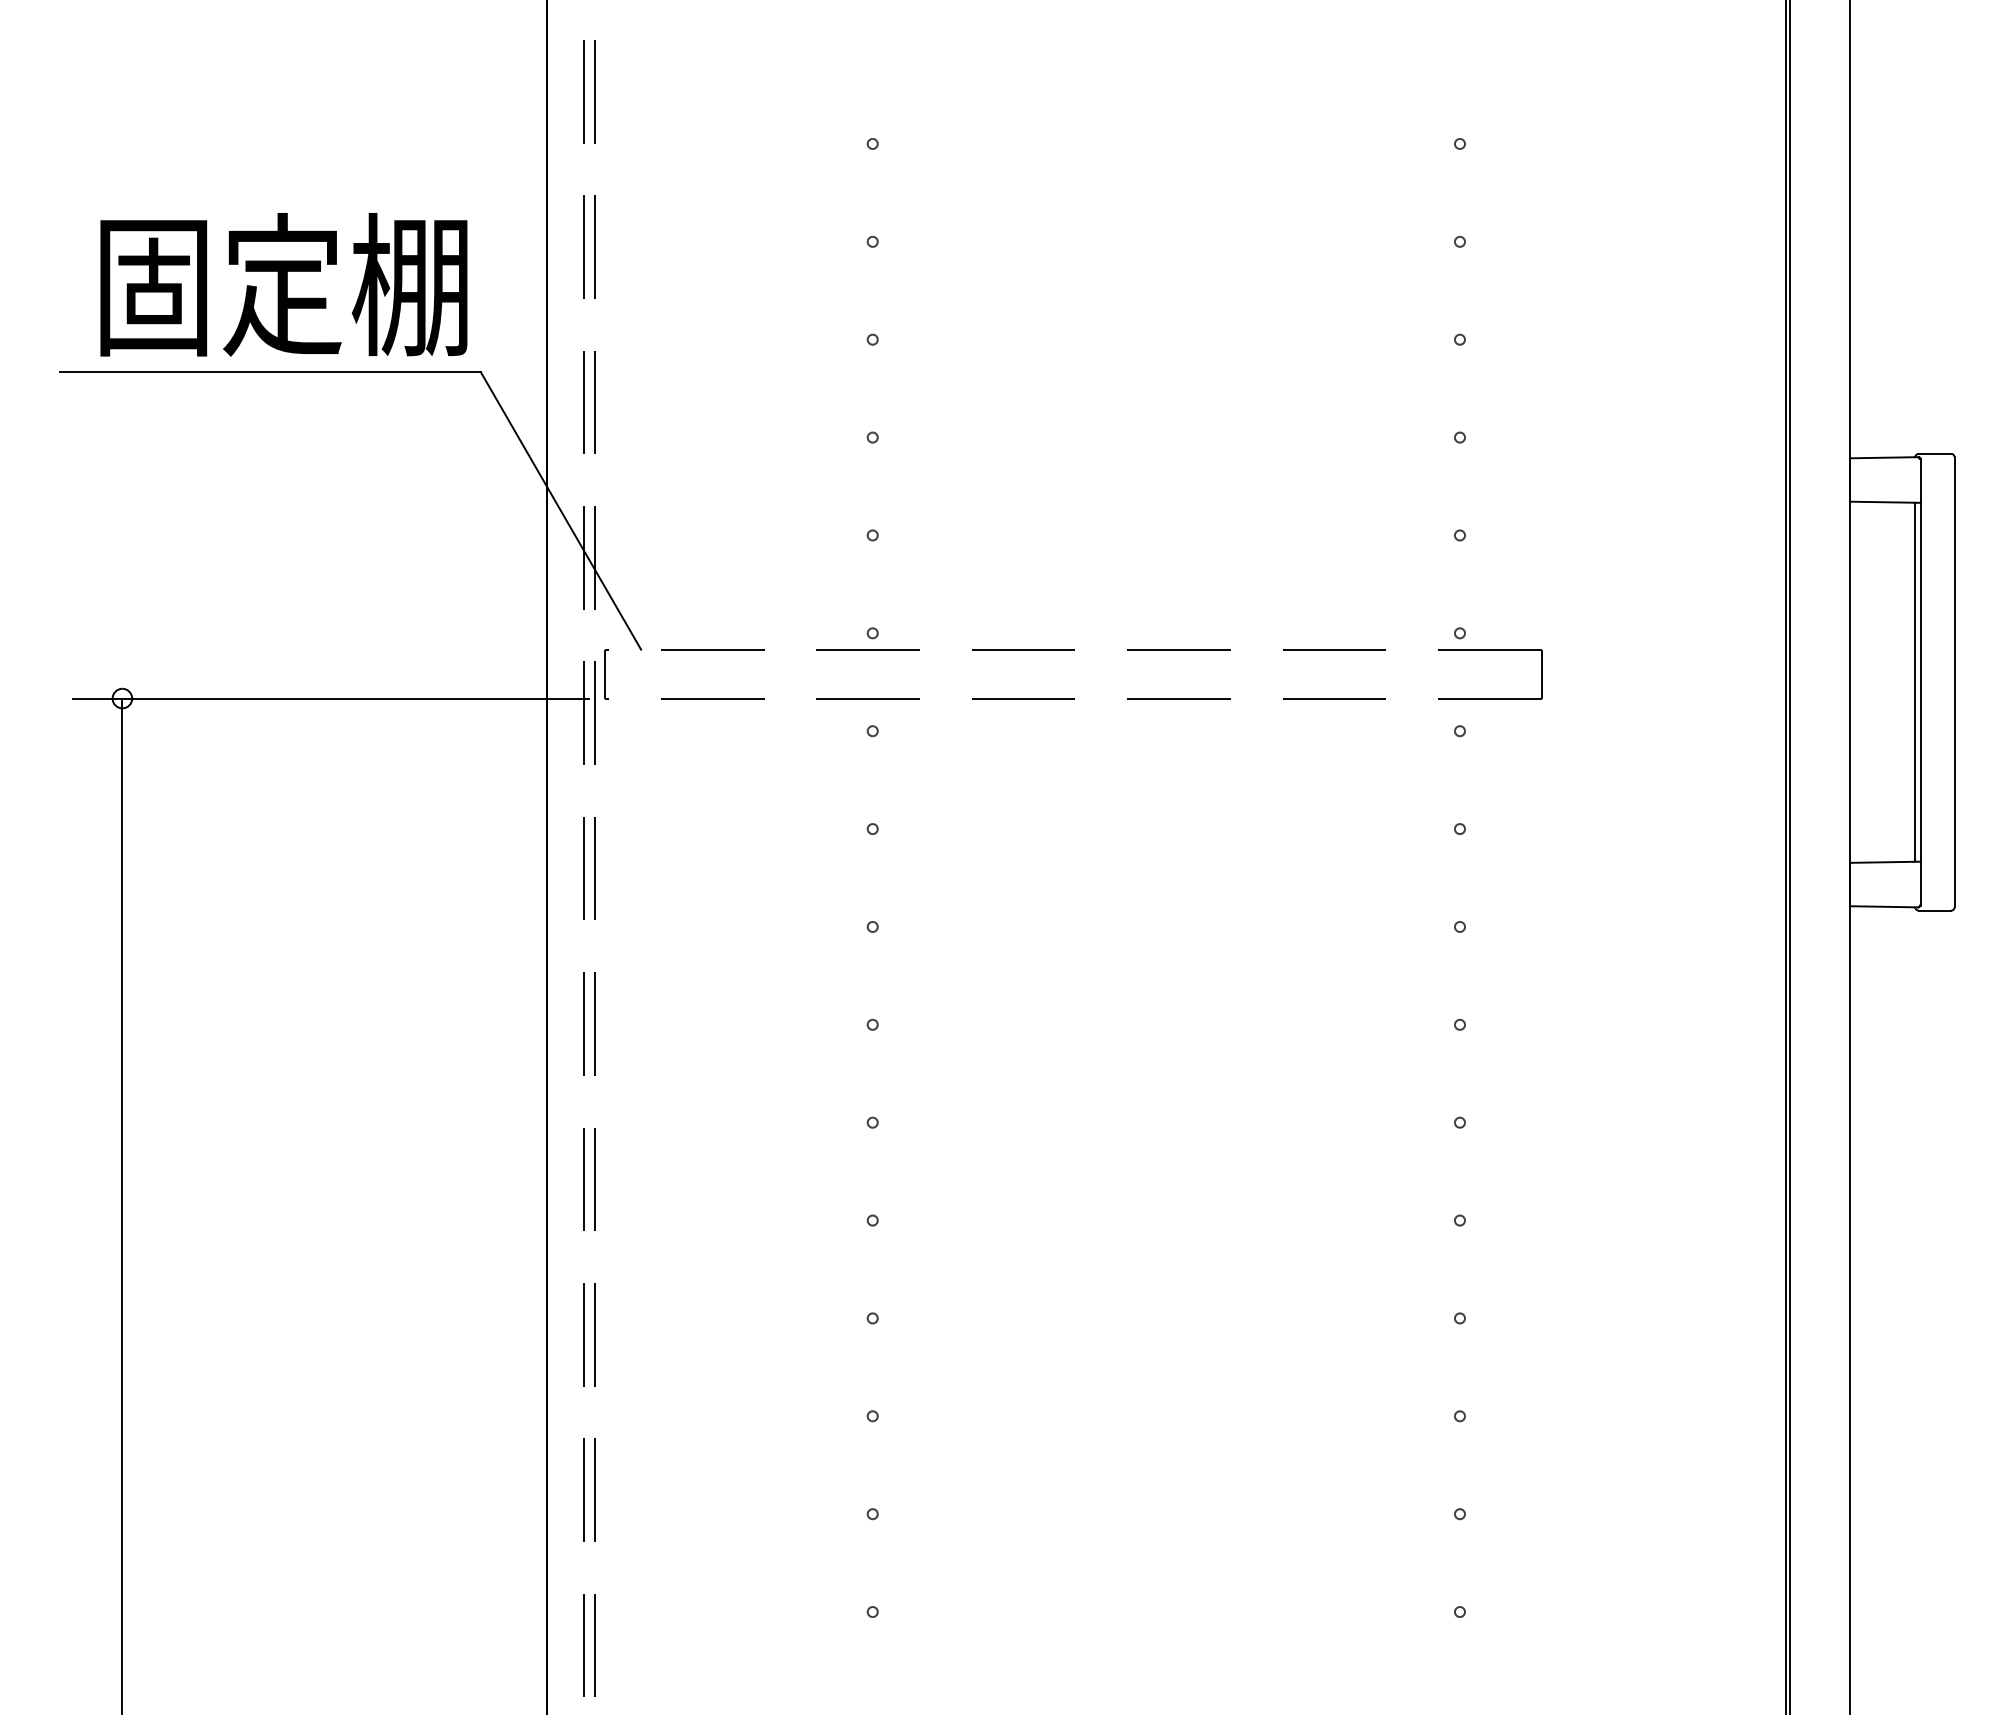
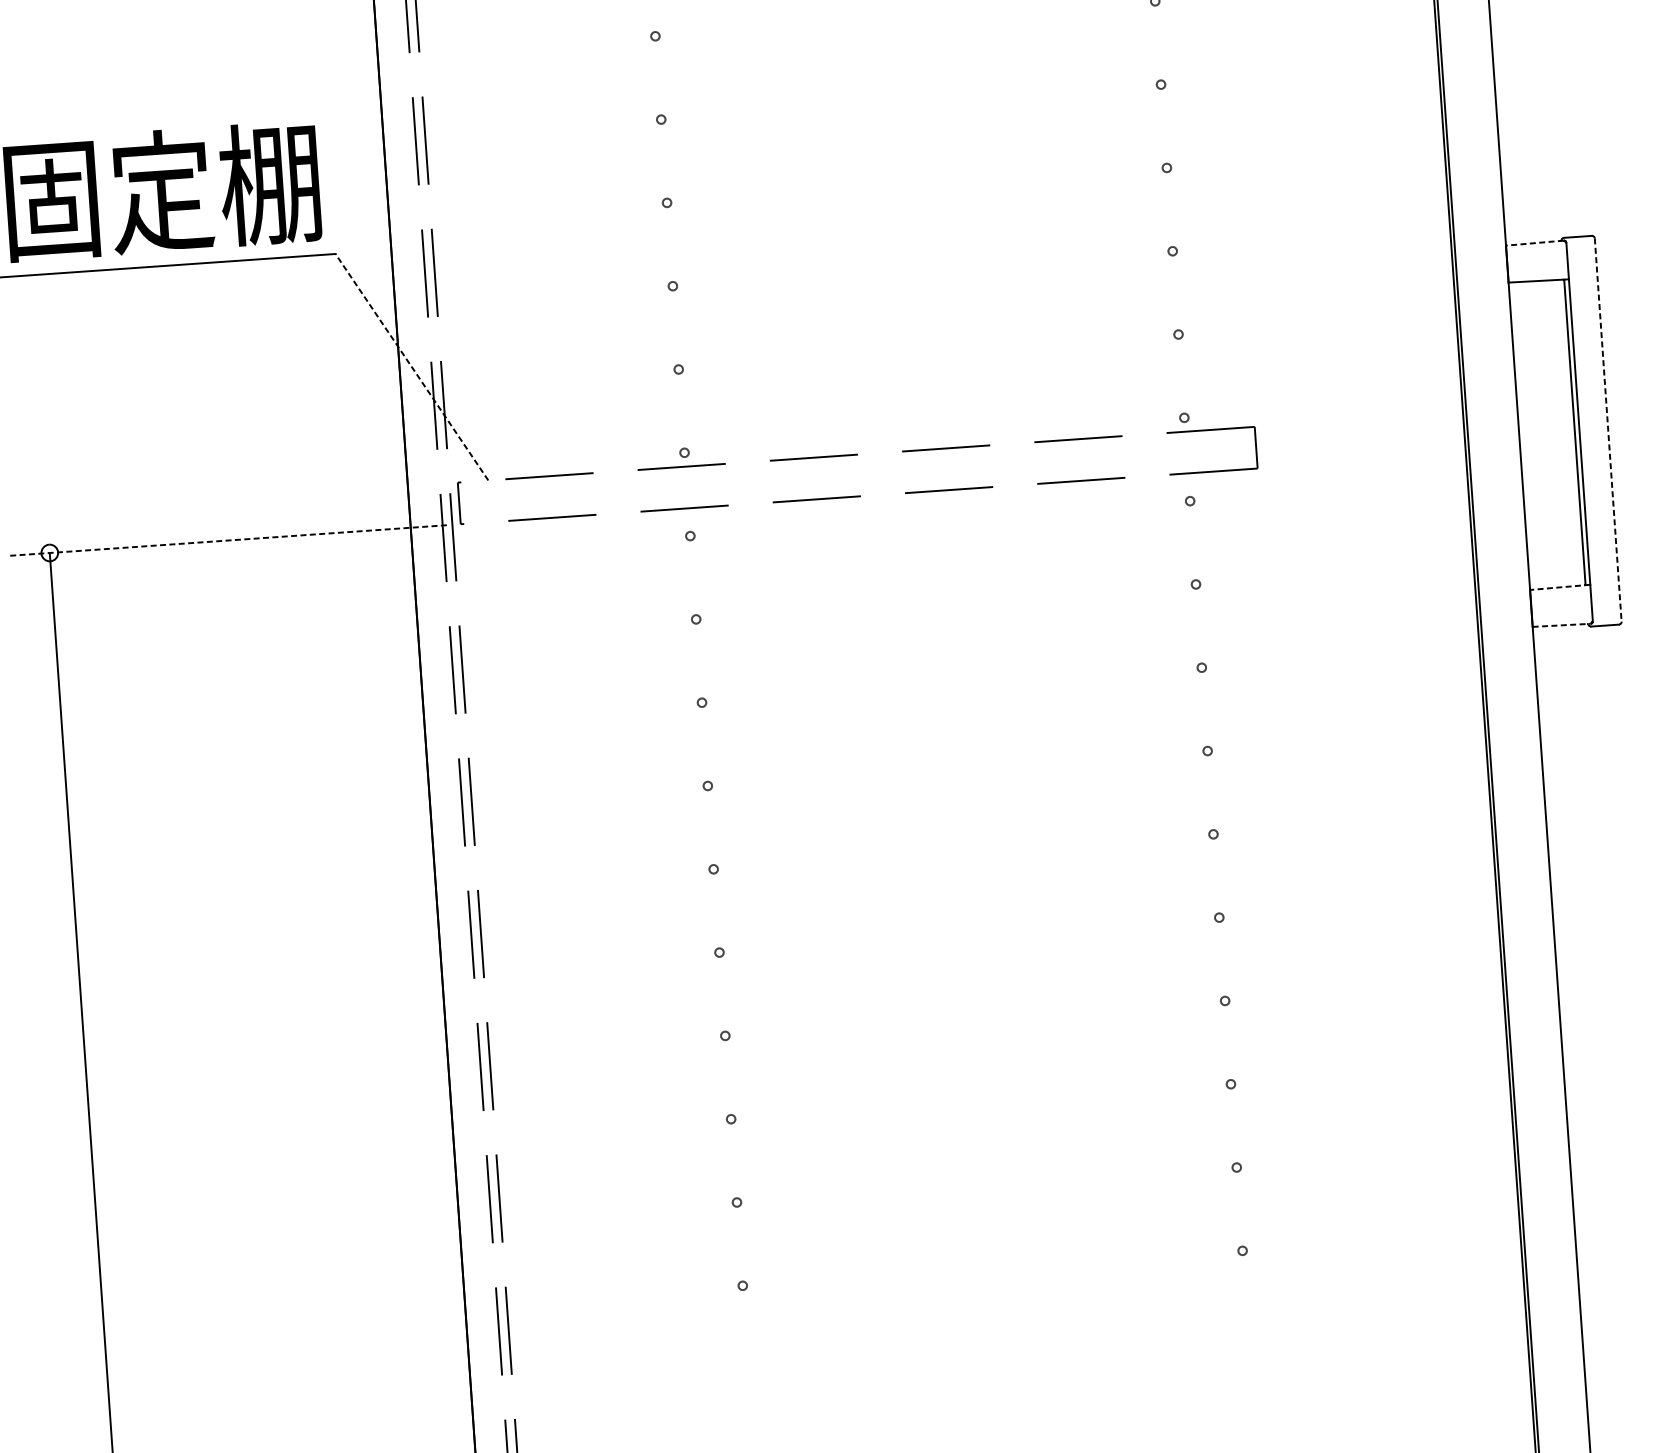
line: (1883, 457) -> (1534, 242), solid -> dashed
line: (560, 510) -> (411, 366), solid -> dashed
line: (1954, 682) -> (1608, 430), solid -> dashed
line: (331, 698) -> (227, 540), solid -> dashed
line: (1885, 862) -> (1560, 587), solid -> dashed
line: (1884, 906) -> (1561, 625), solid -> dashed

